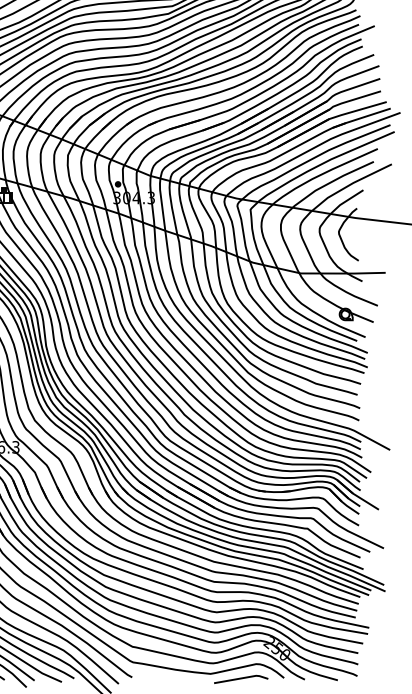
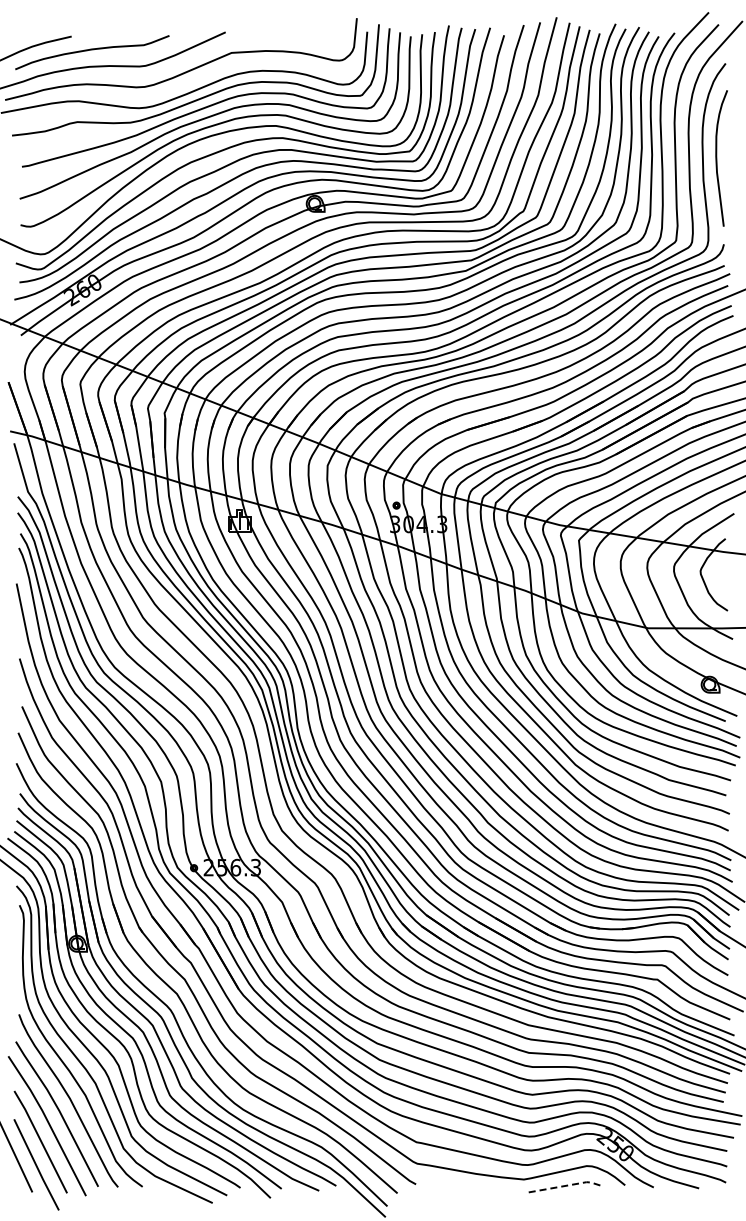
line: (242, 678) -> (568, 1185), solid -> dashed

